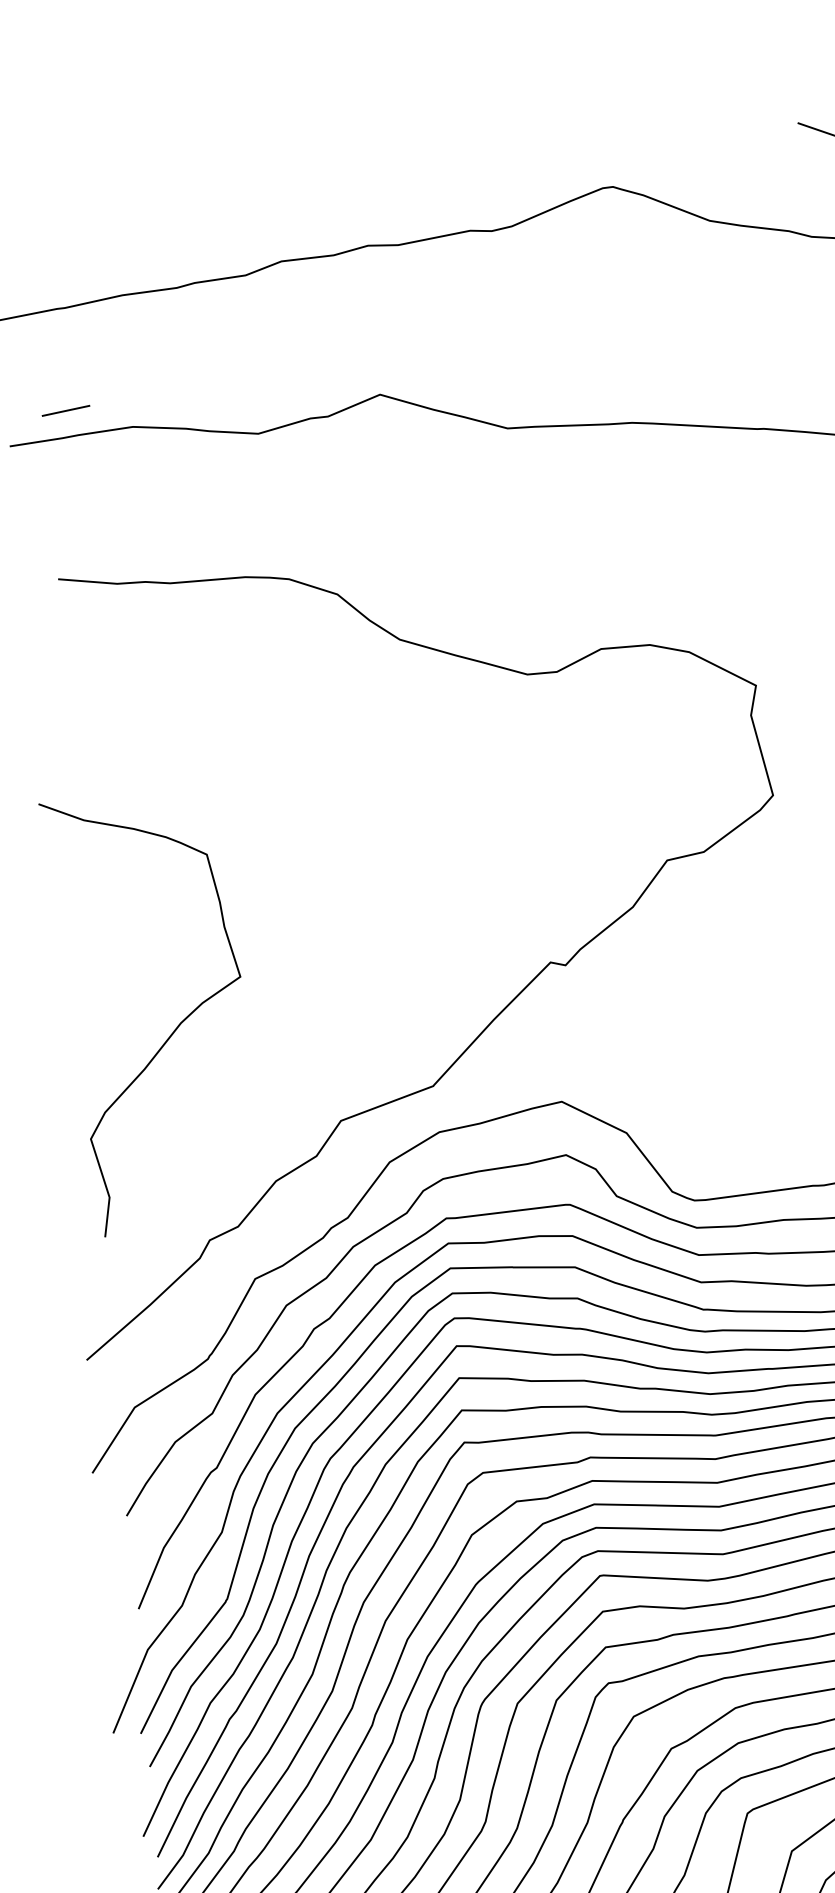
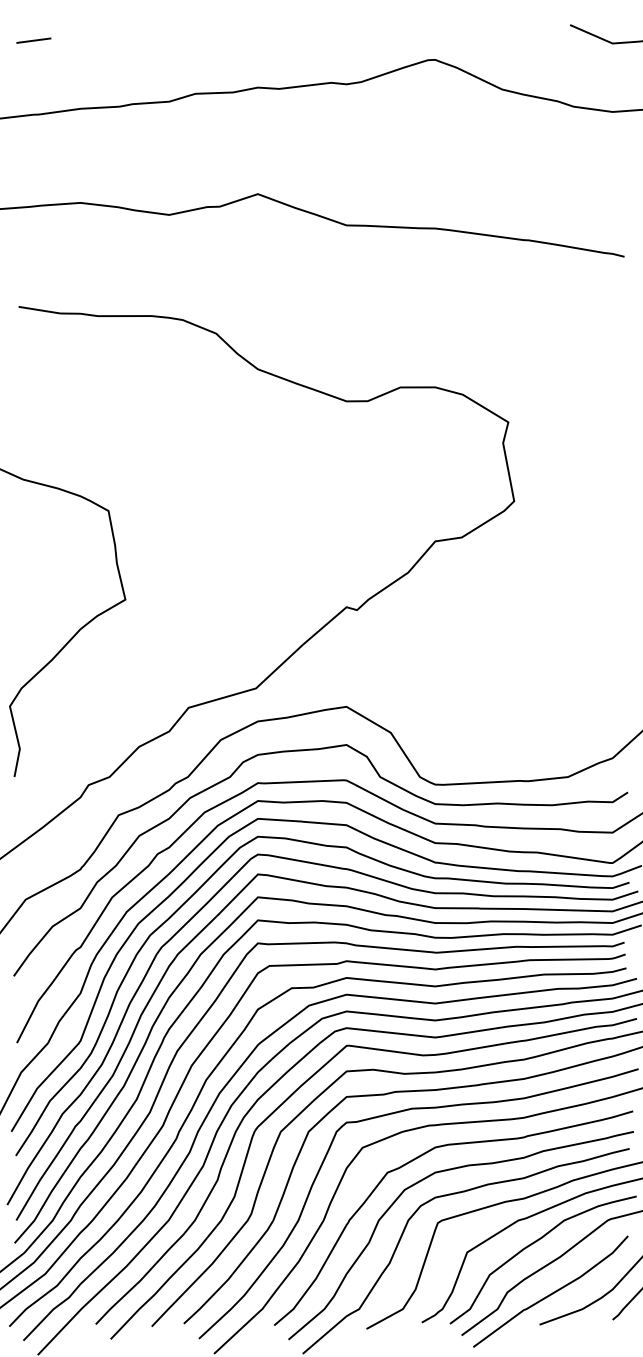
line: (65, 410) -> (33, 40), moved

